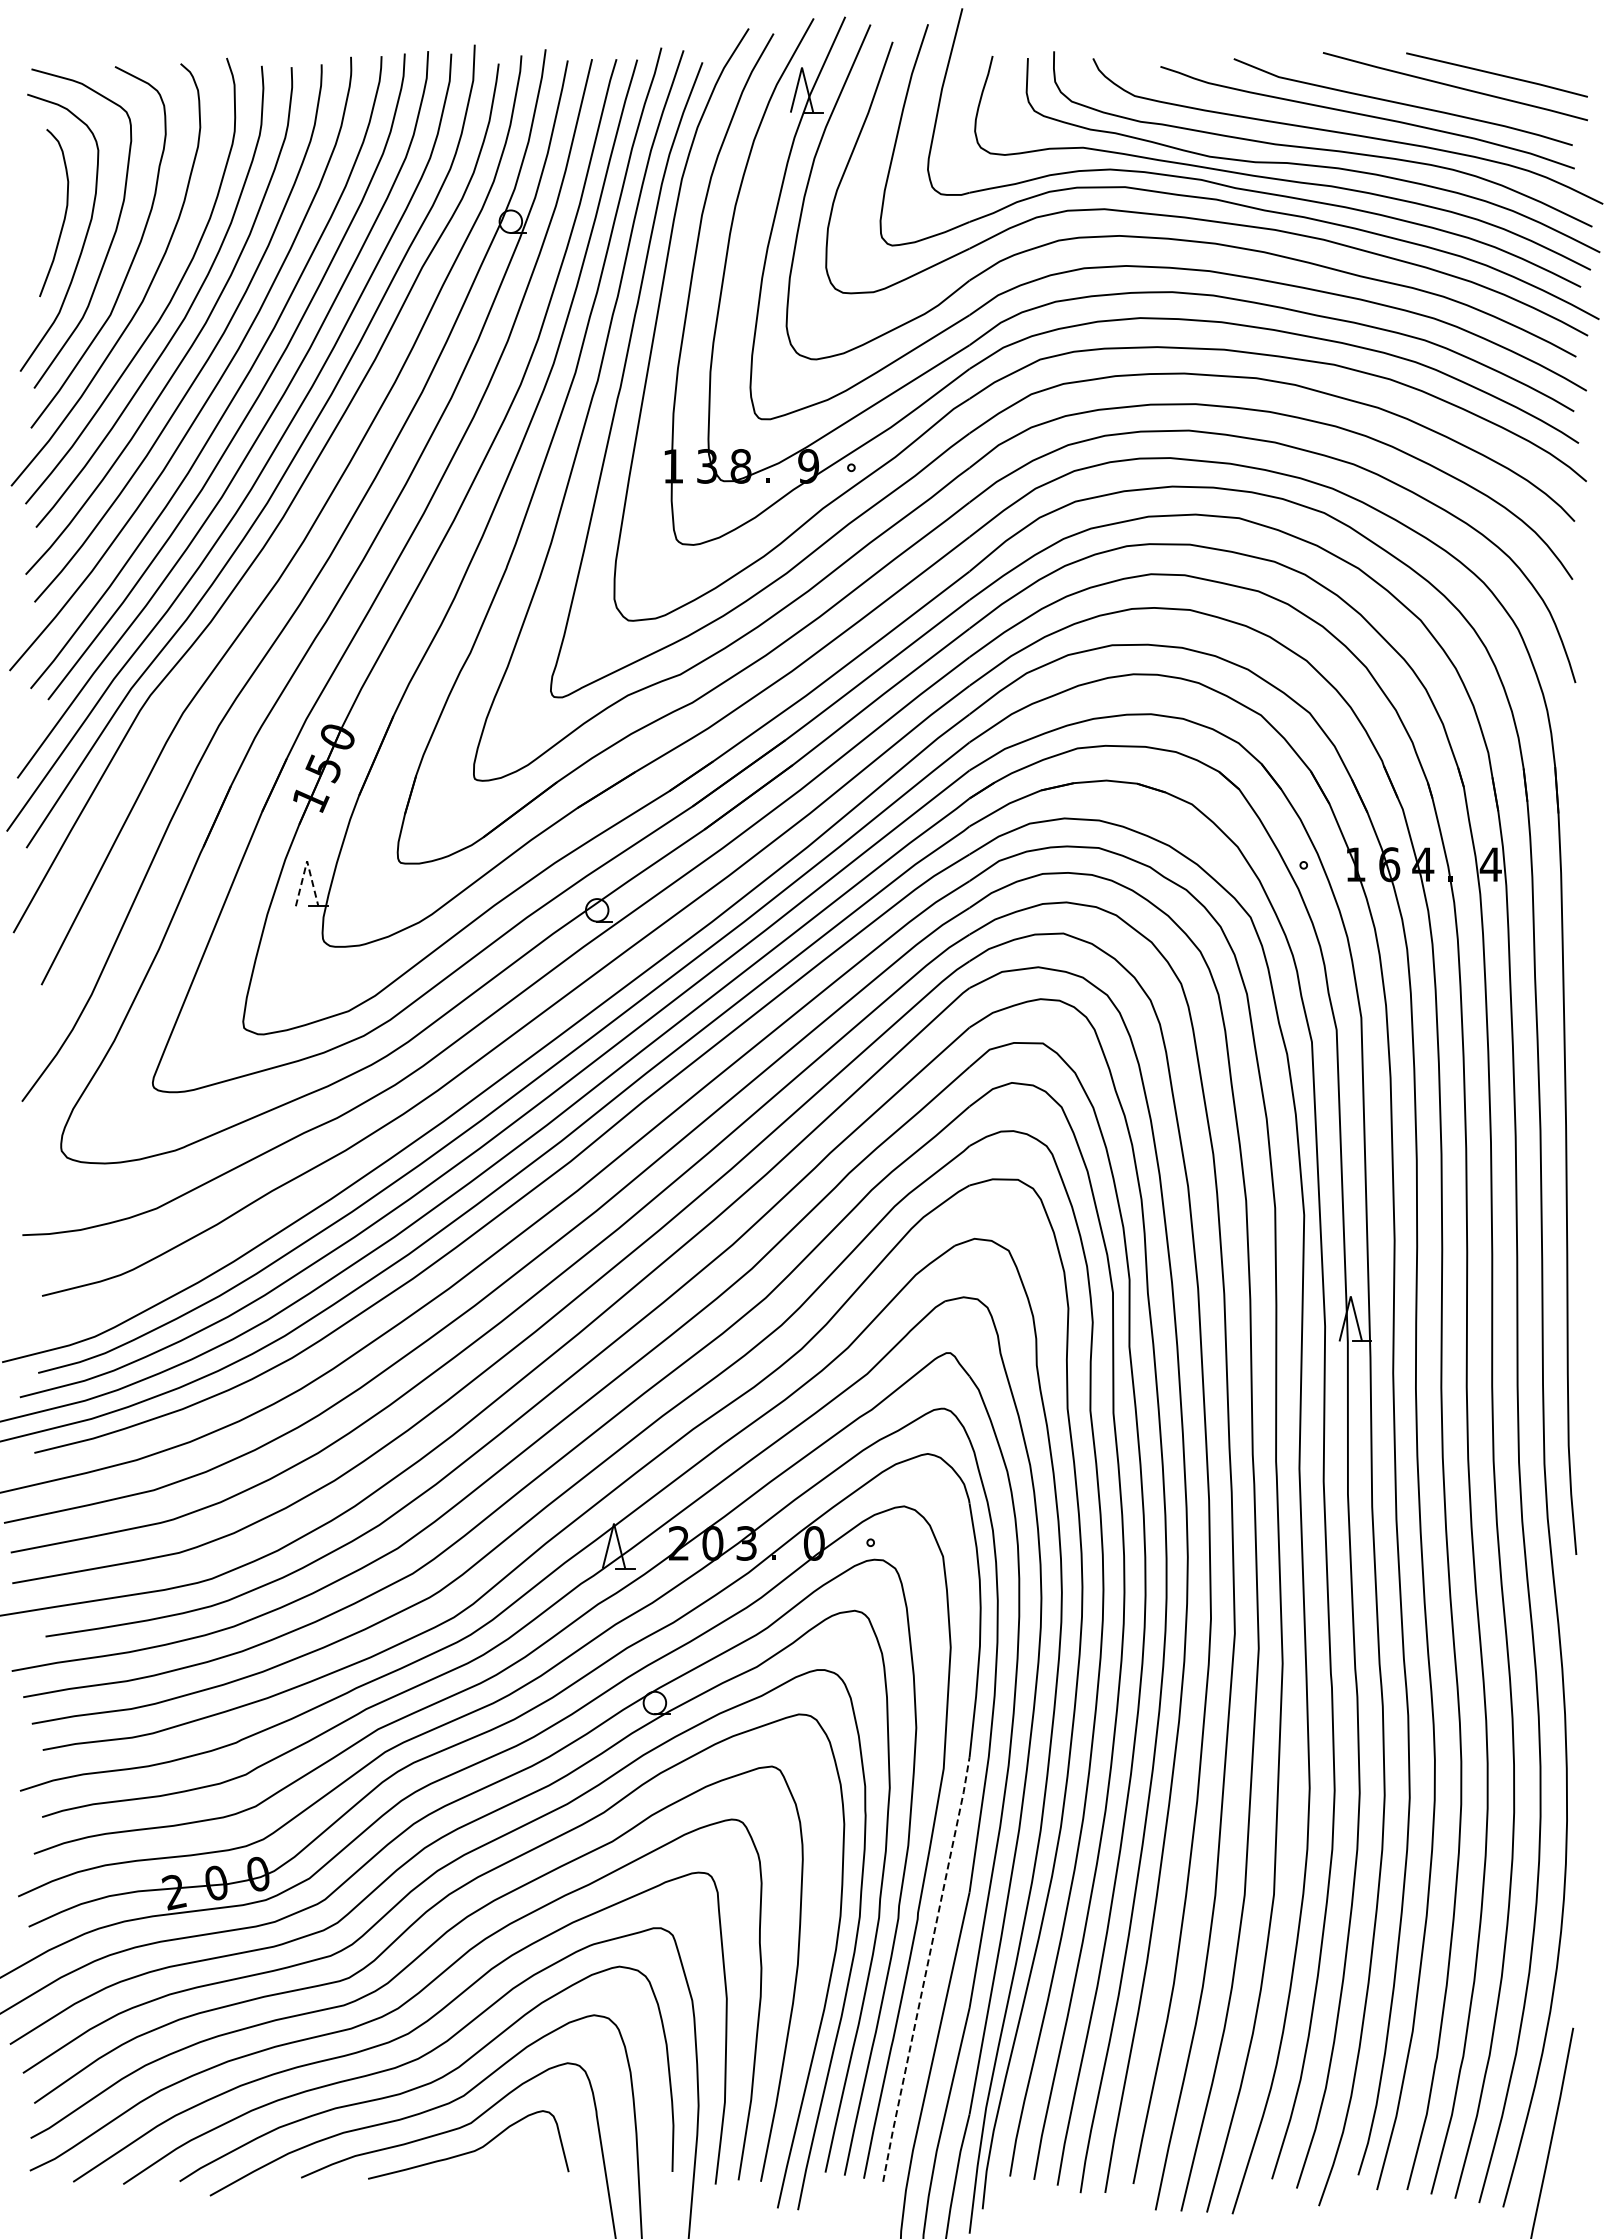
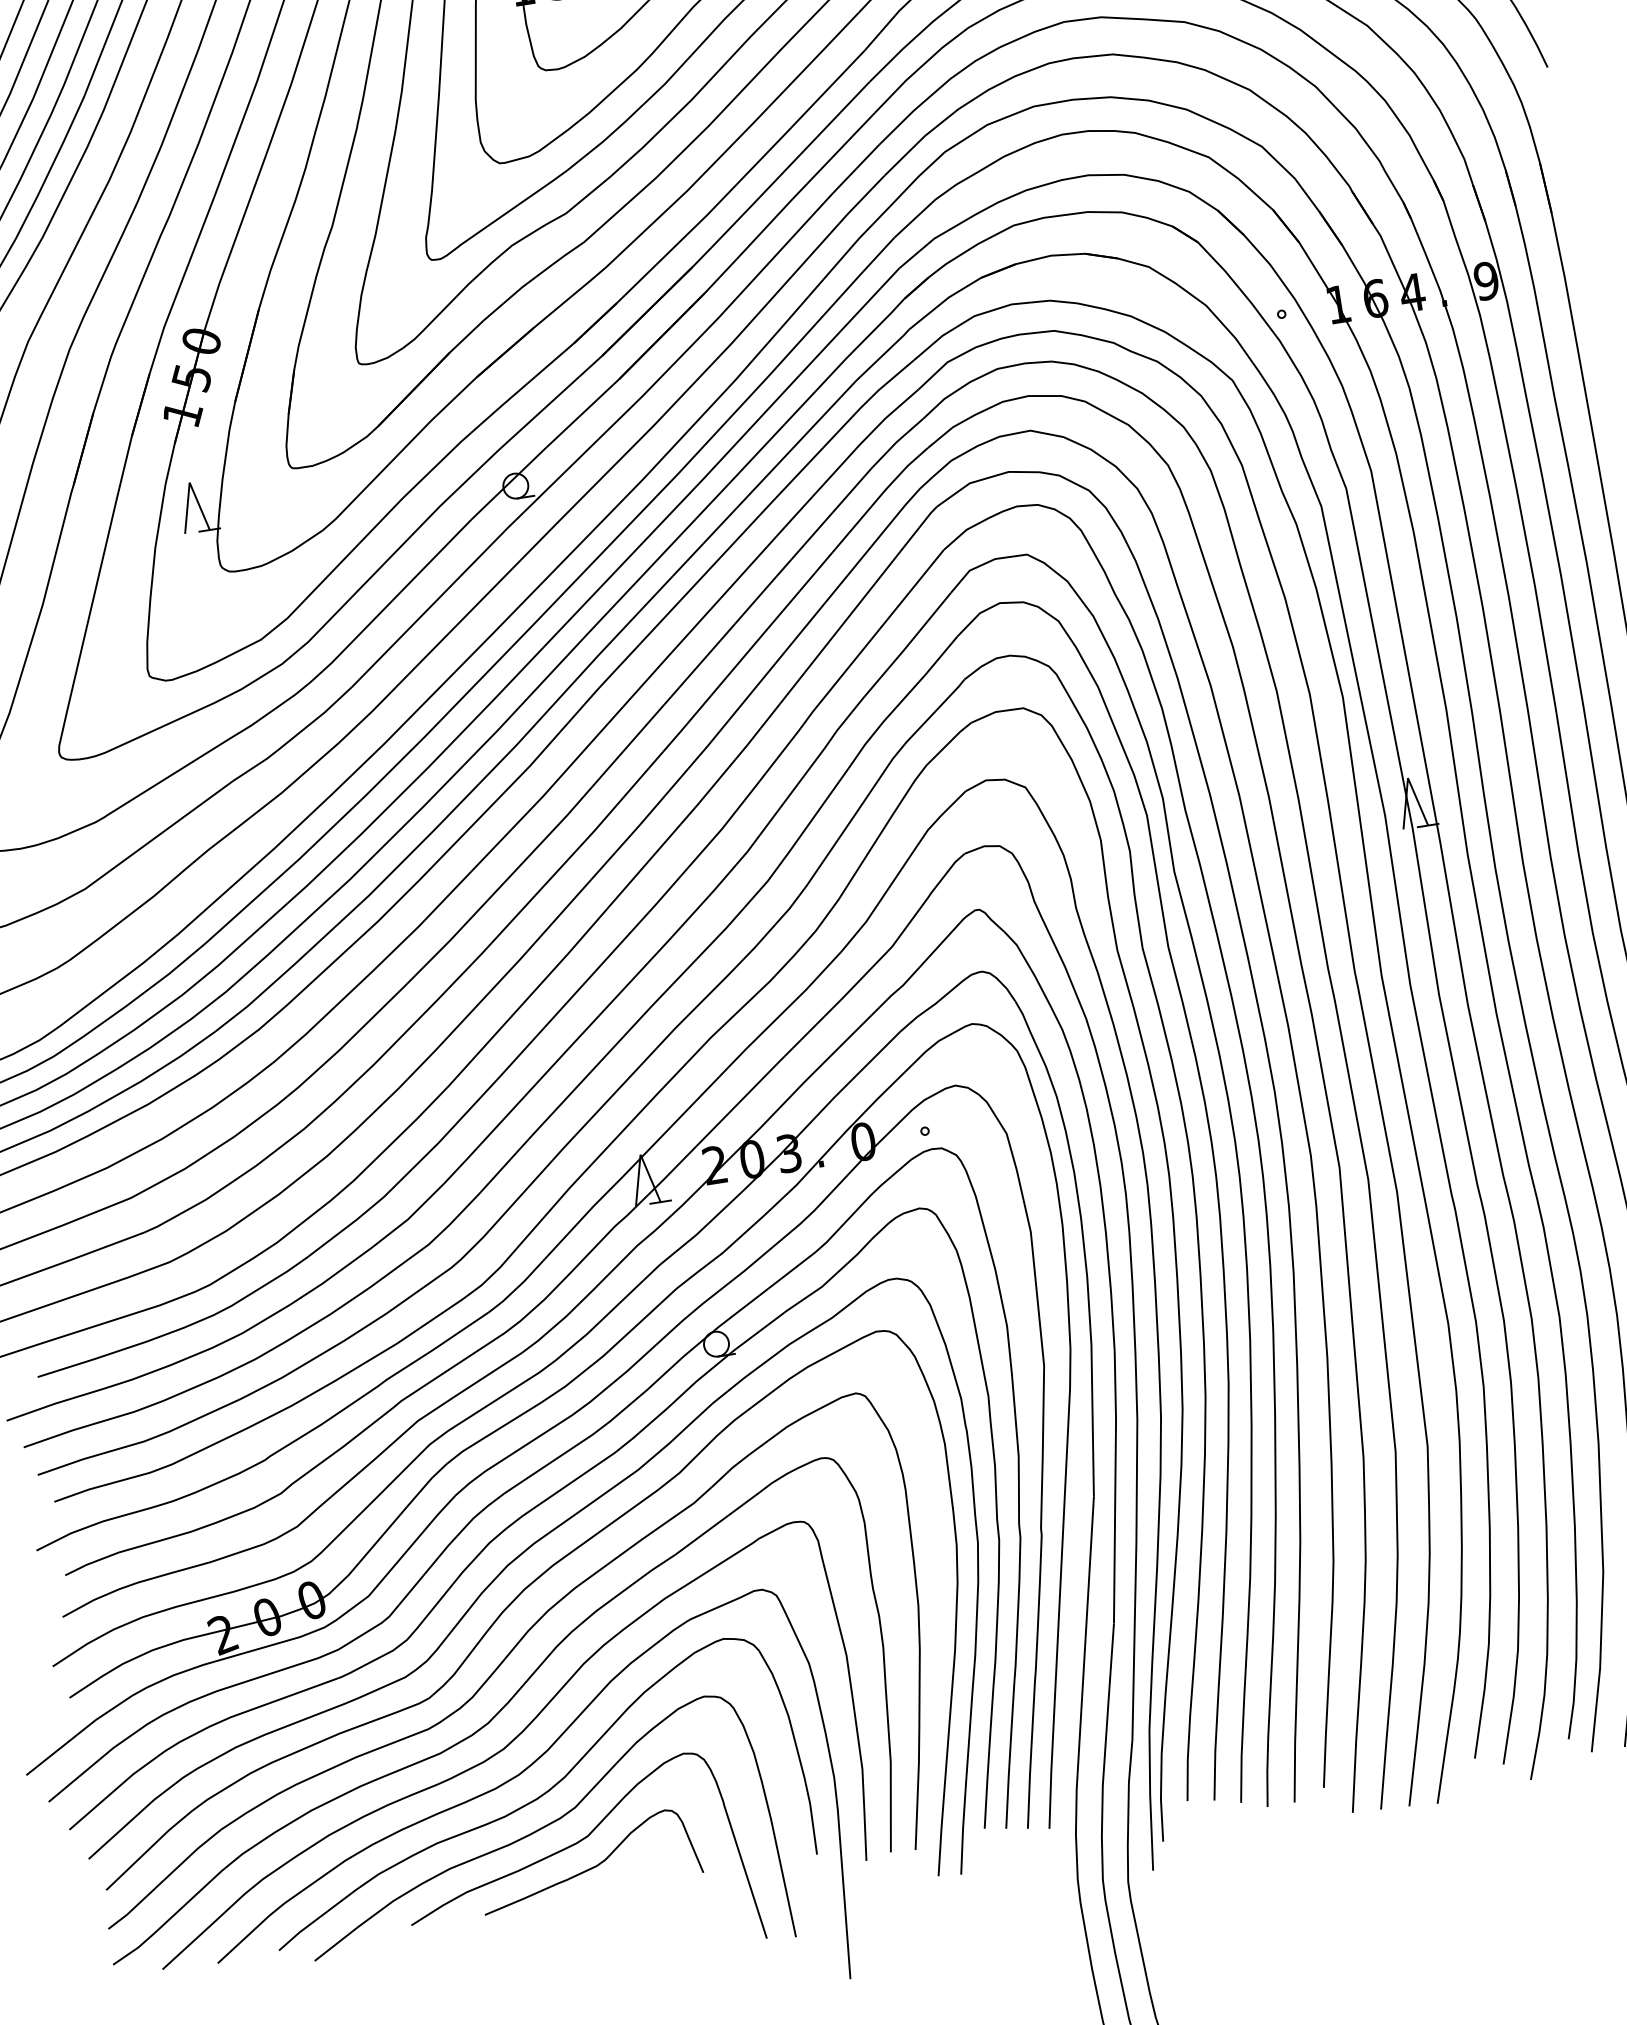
line: (307, 861) -> (190, 482), dashed -> solid
text: (1490, 864) -> (1486, 281), 4 -> 9
line: (926, 1968) -> (1059, 1587), dashed -> solid

